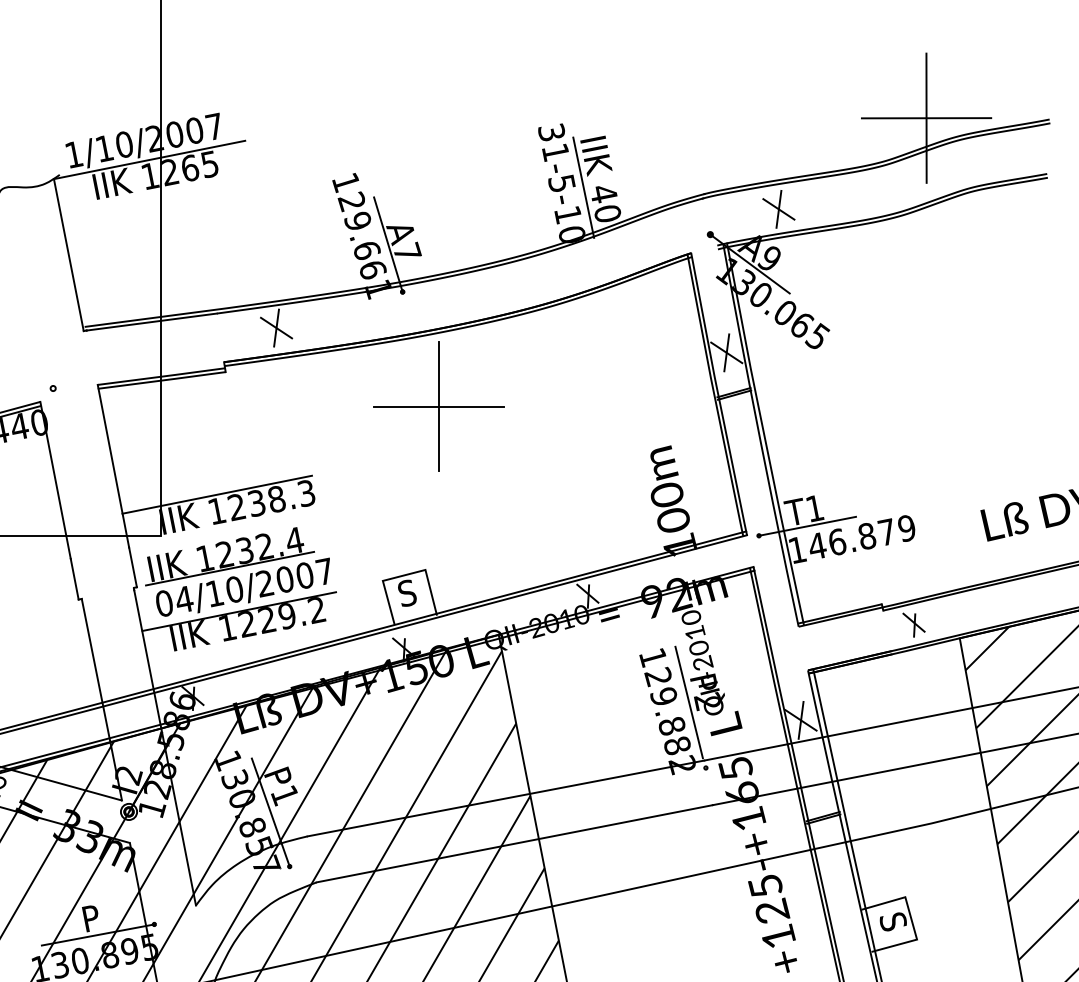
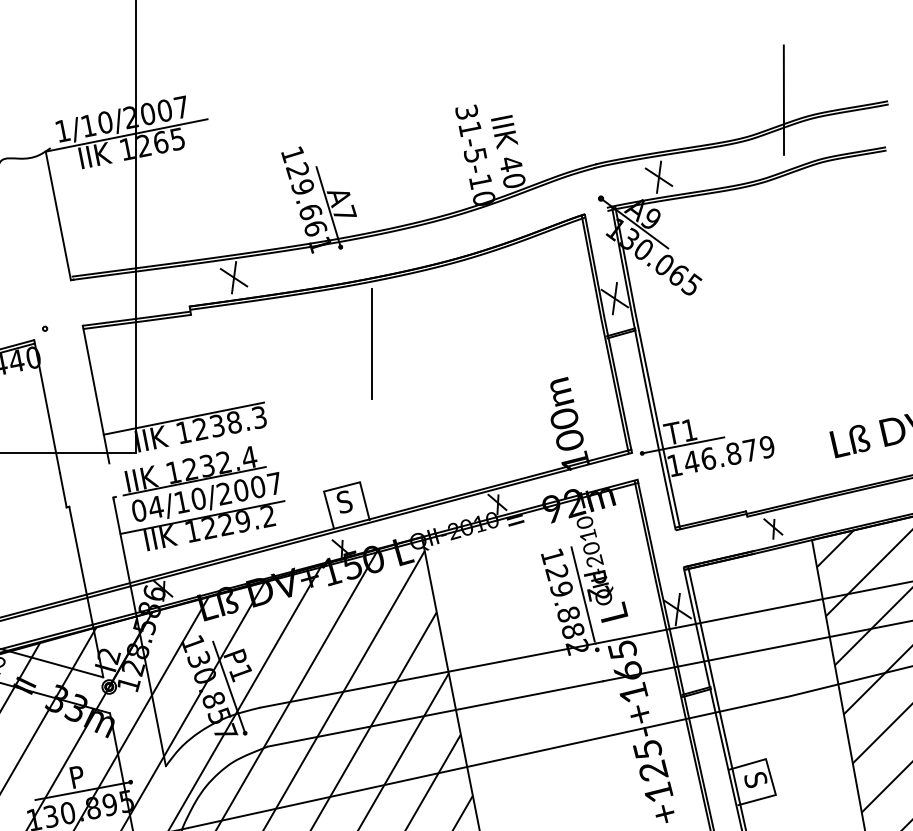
line: (926, 118) -> (783, 100), removed
line: (583, 187) -> (493, 158), removed
line: (439, 407) -> (371, 344), removed
line: (132, 566) -> (112, 479), removed

